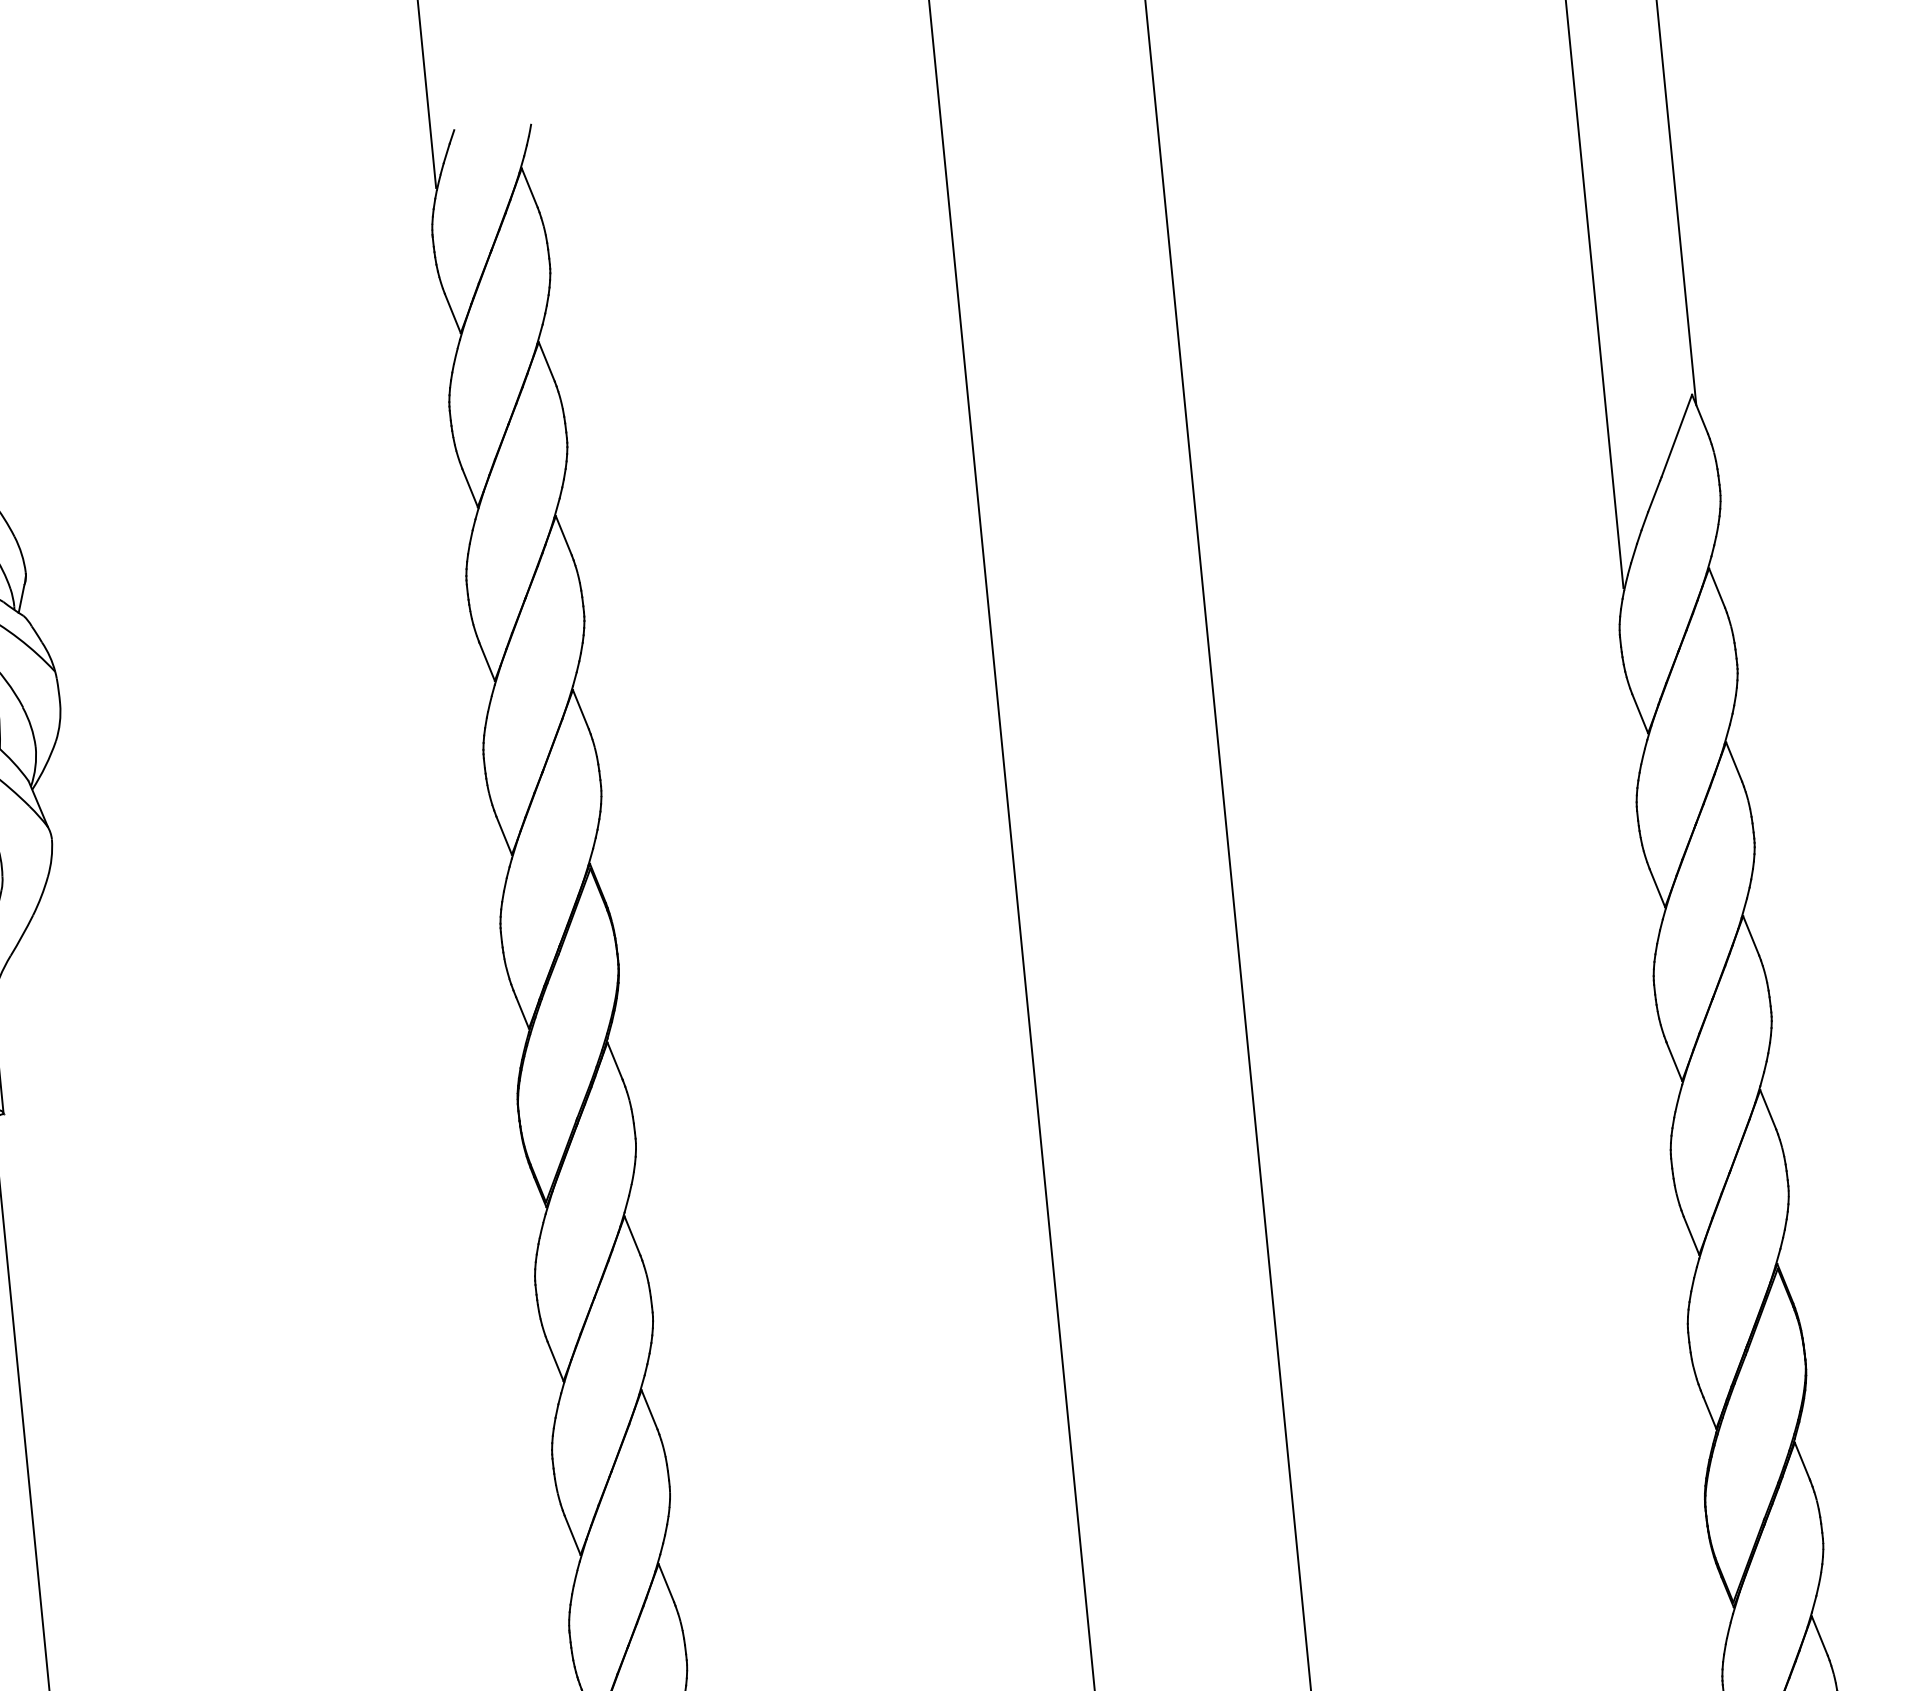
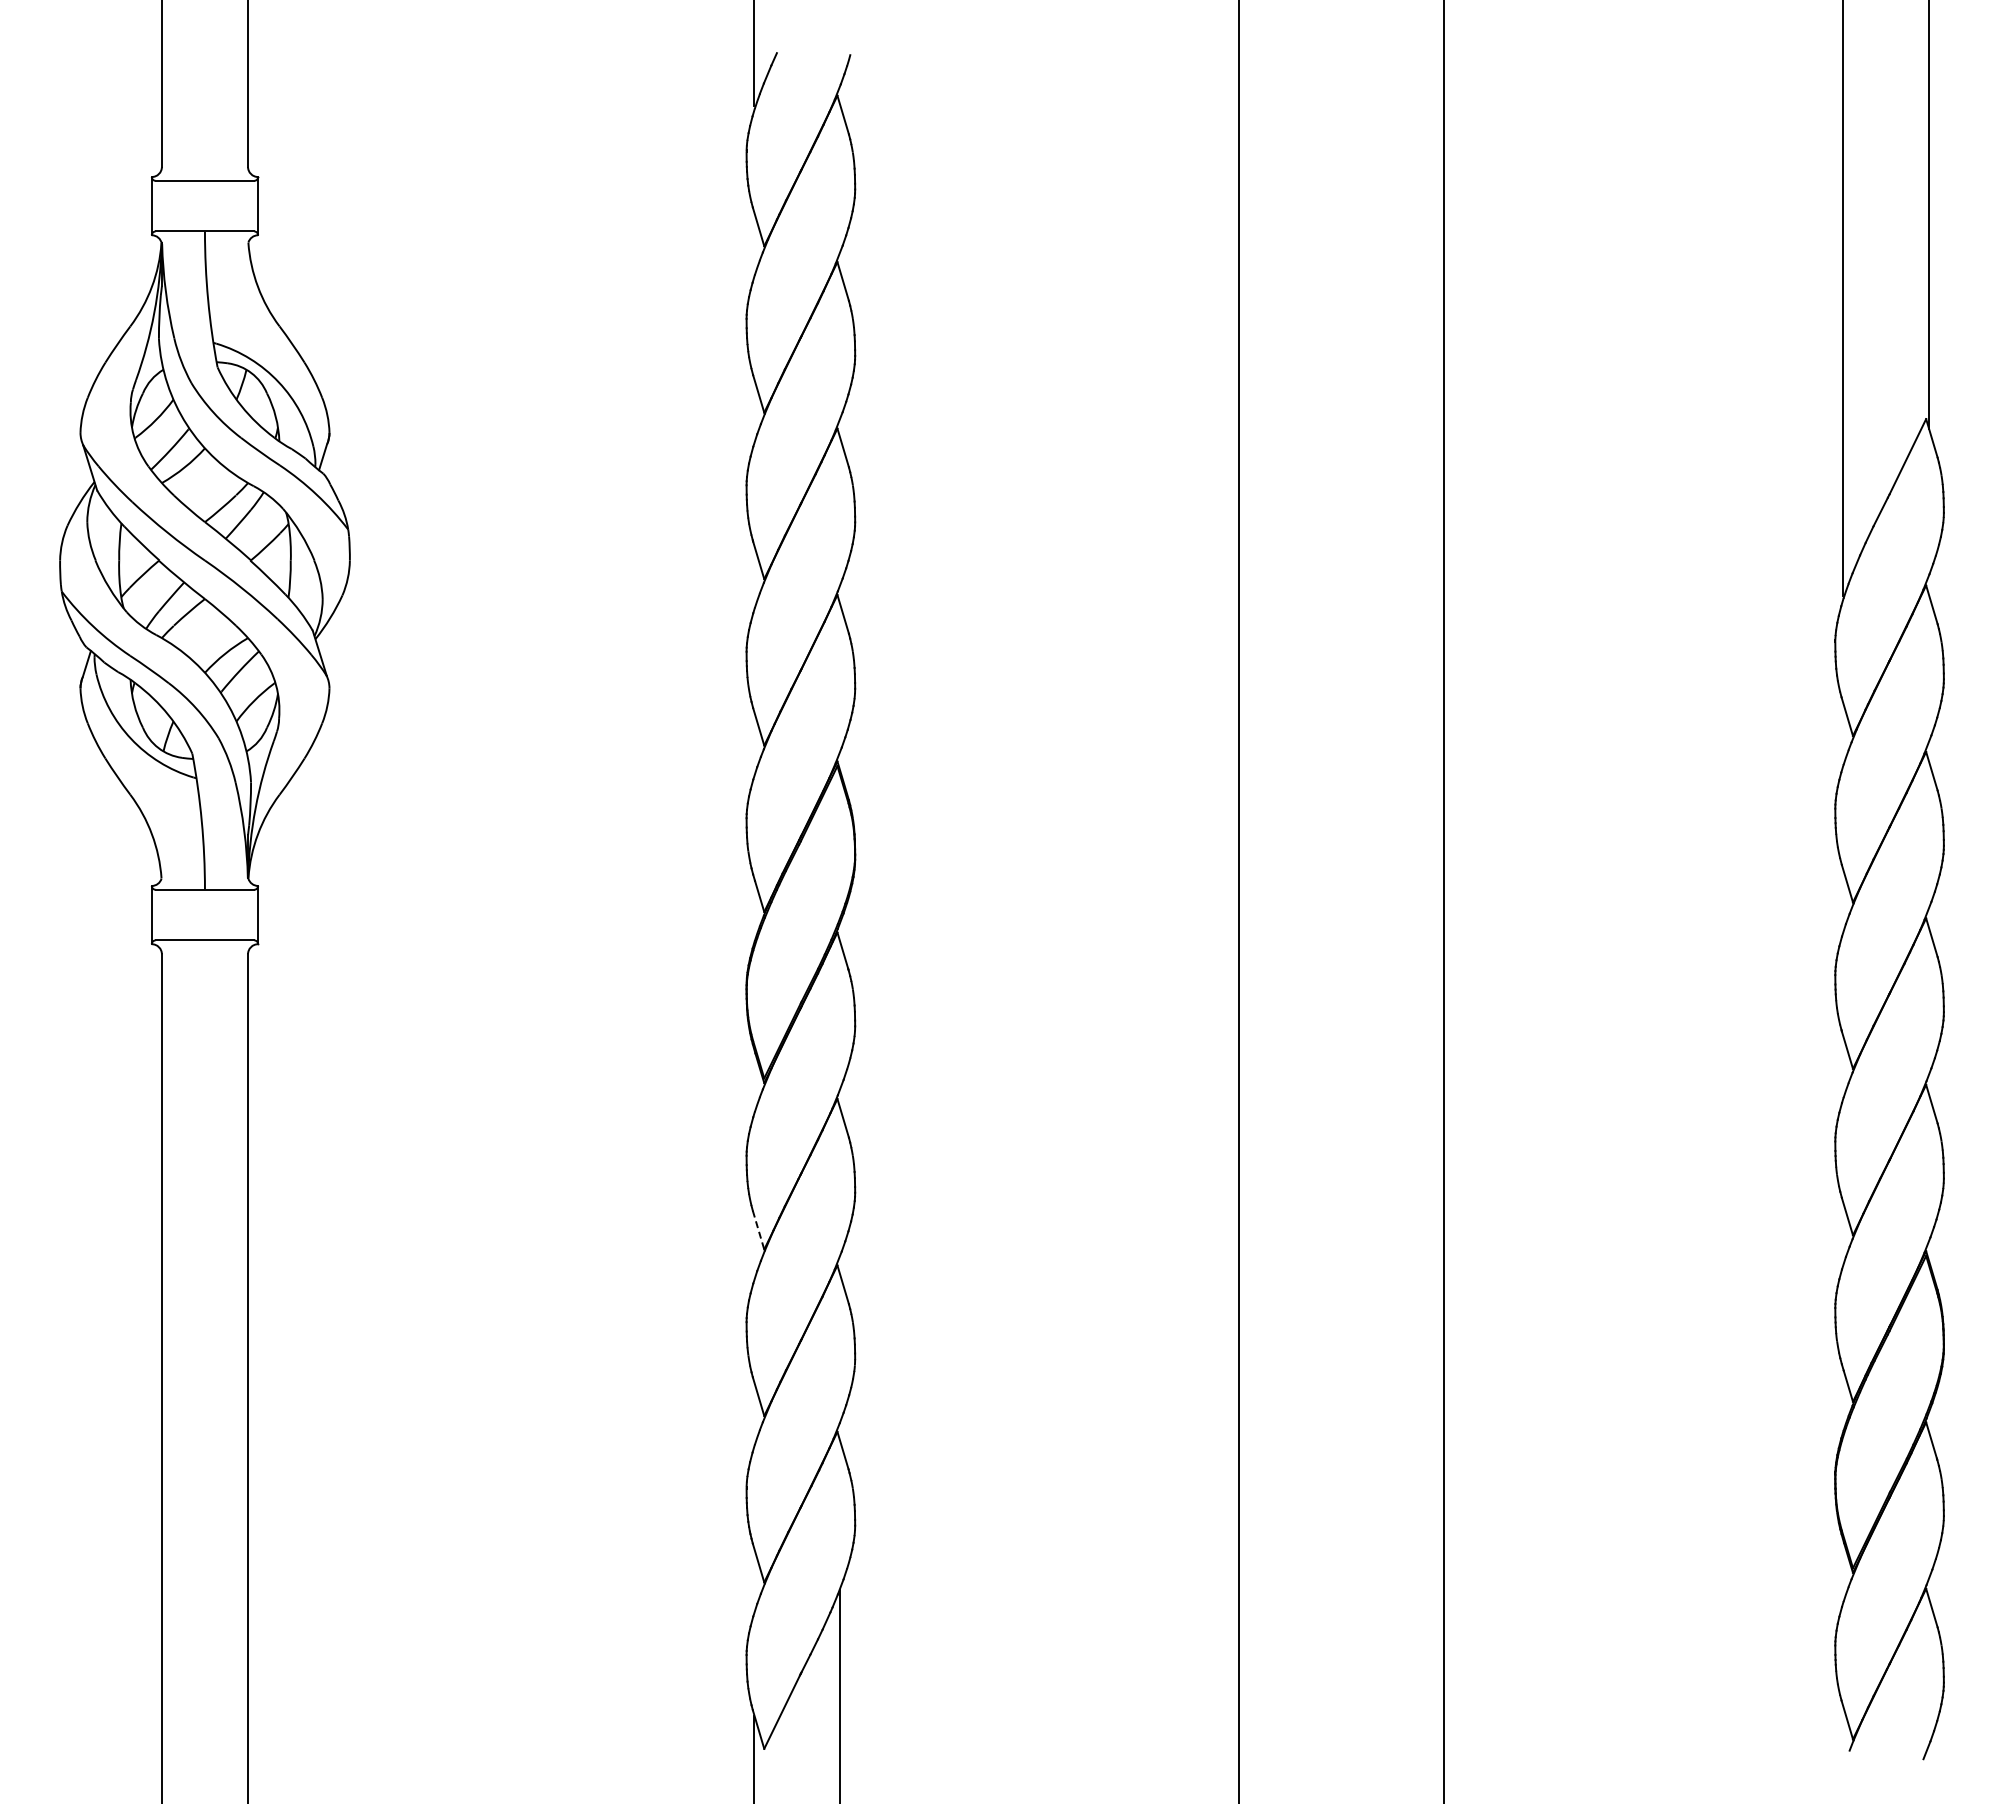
line: (555, 1361) -> (758, 1230), solid -> dashed

